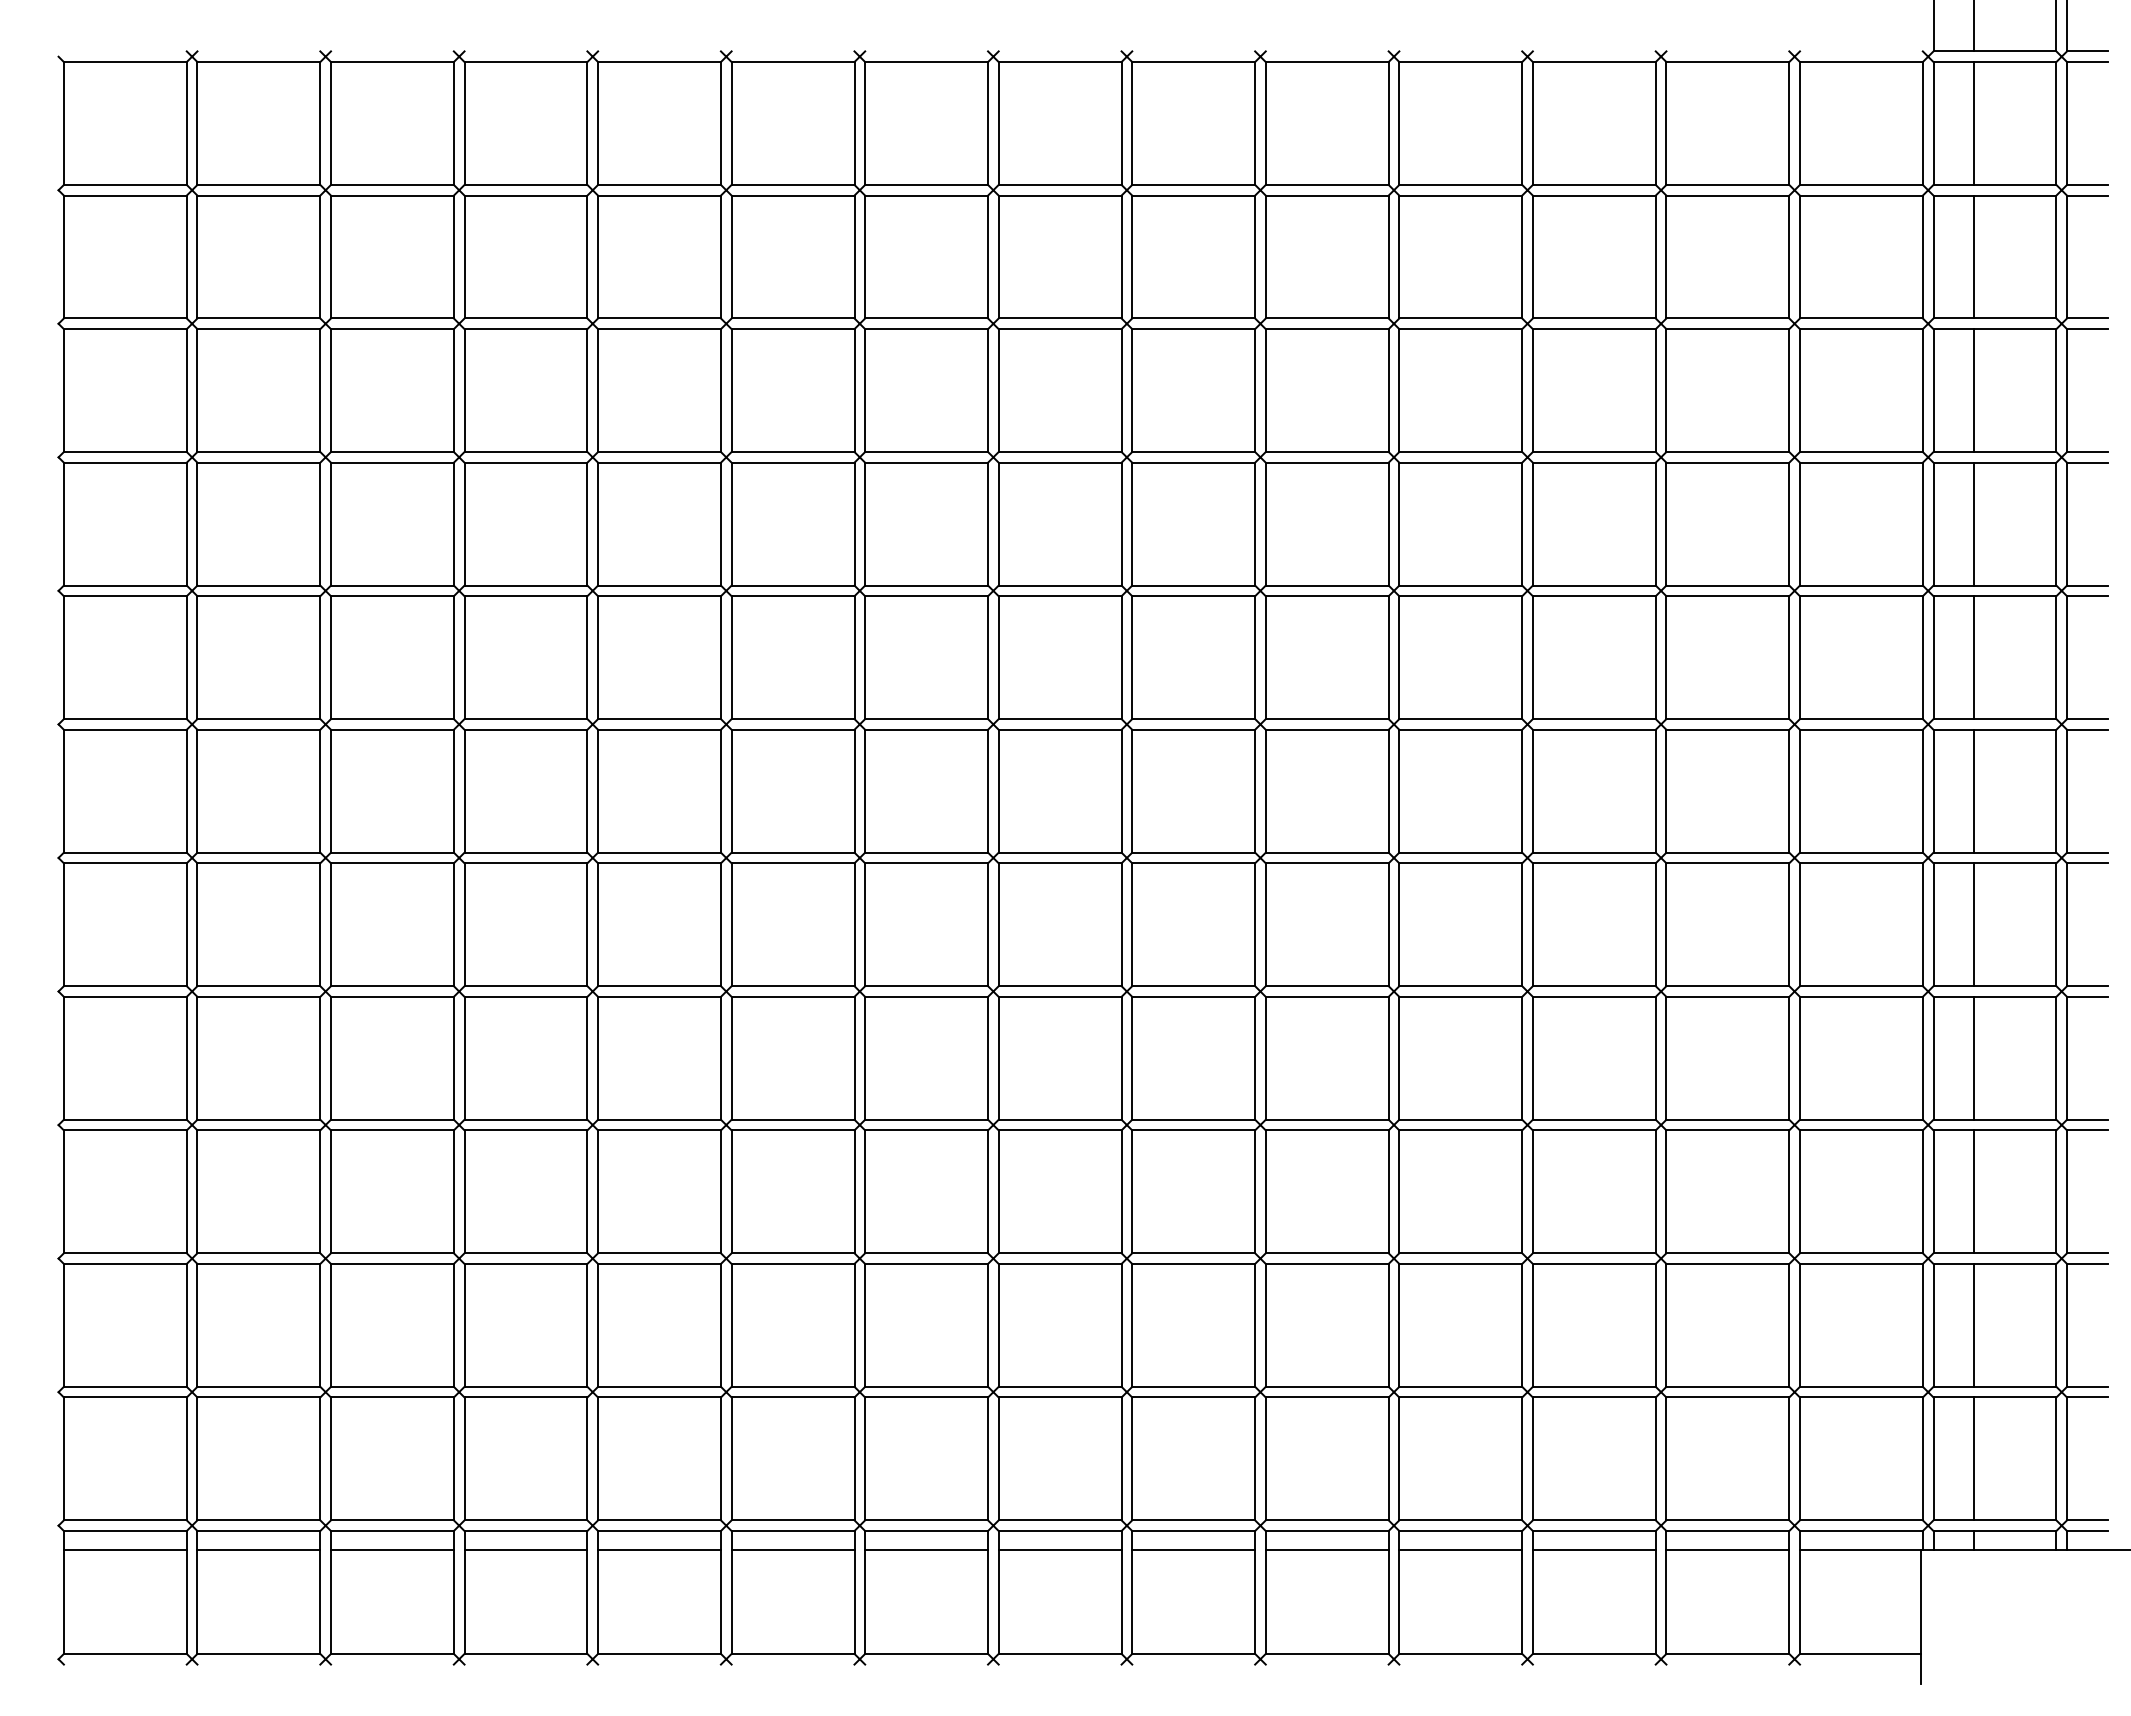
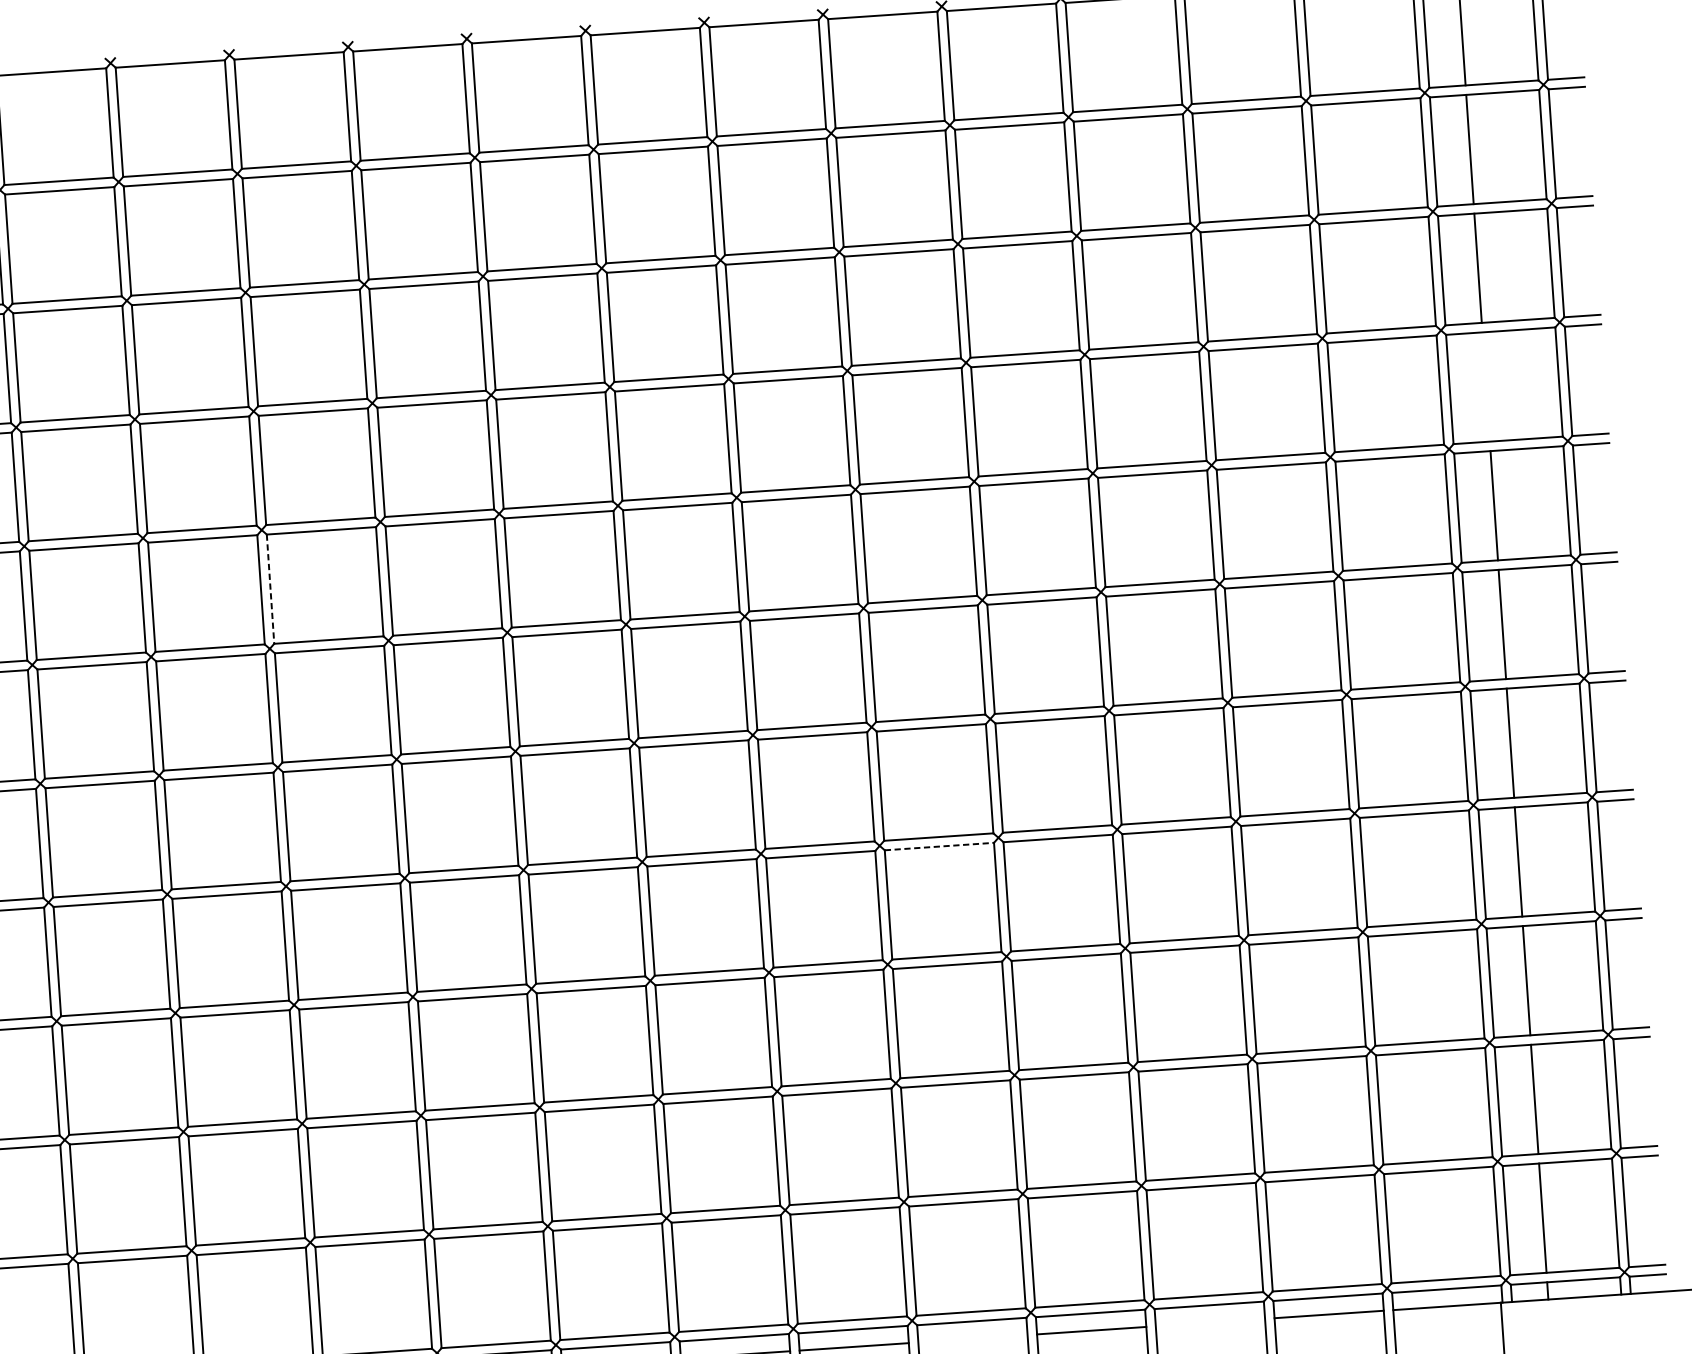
line: (1974, 523) -> (1486, 386), removed
line: (598, 658) -> (270, 589), solid -> dashed
line: (1327, 996) -> (939, 846), solid -> dashed
line: (1326, 1550) -> (972, 1338), removed
line: (1593, 1550) -> (1209, 1322), removed

